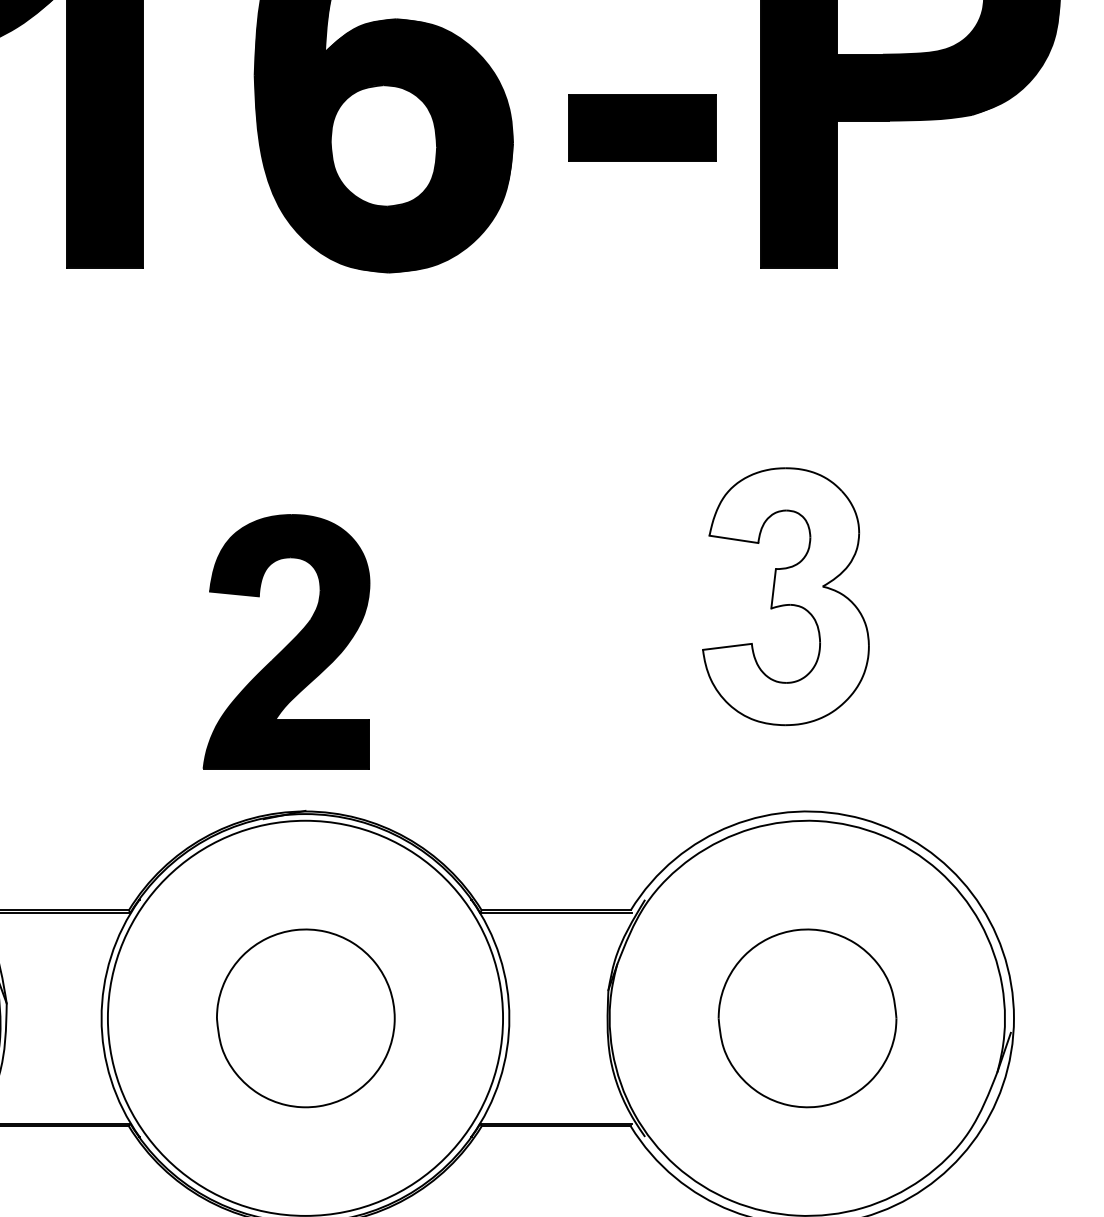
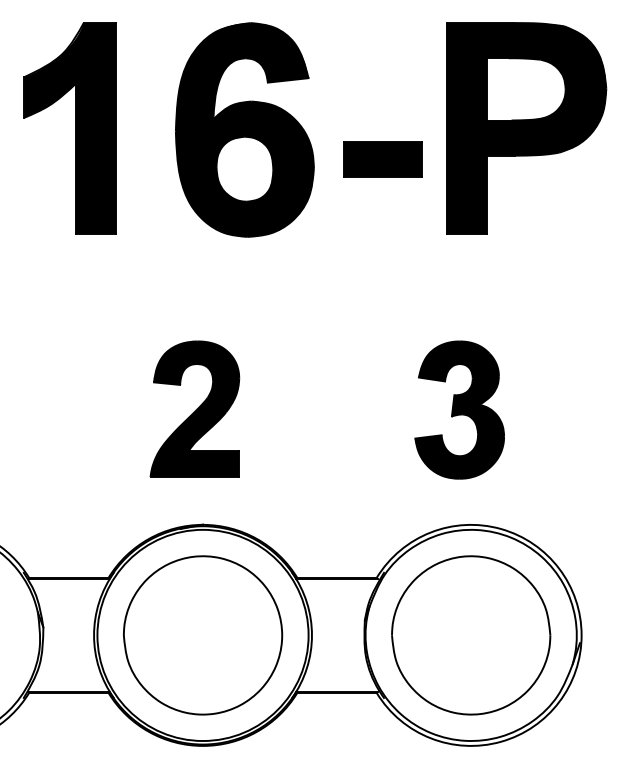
fill: (785, 595) -> (459, 409), added
part: (285, 640) -> (194, 408), moved
part: (306, 1018) -> (203, 635), size x1.67
part: (807, 1018) -> (471, 635), size x1.67

